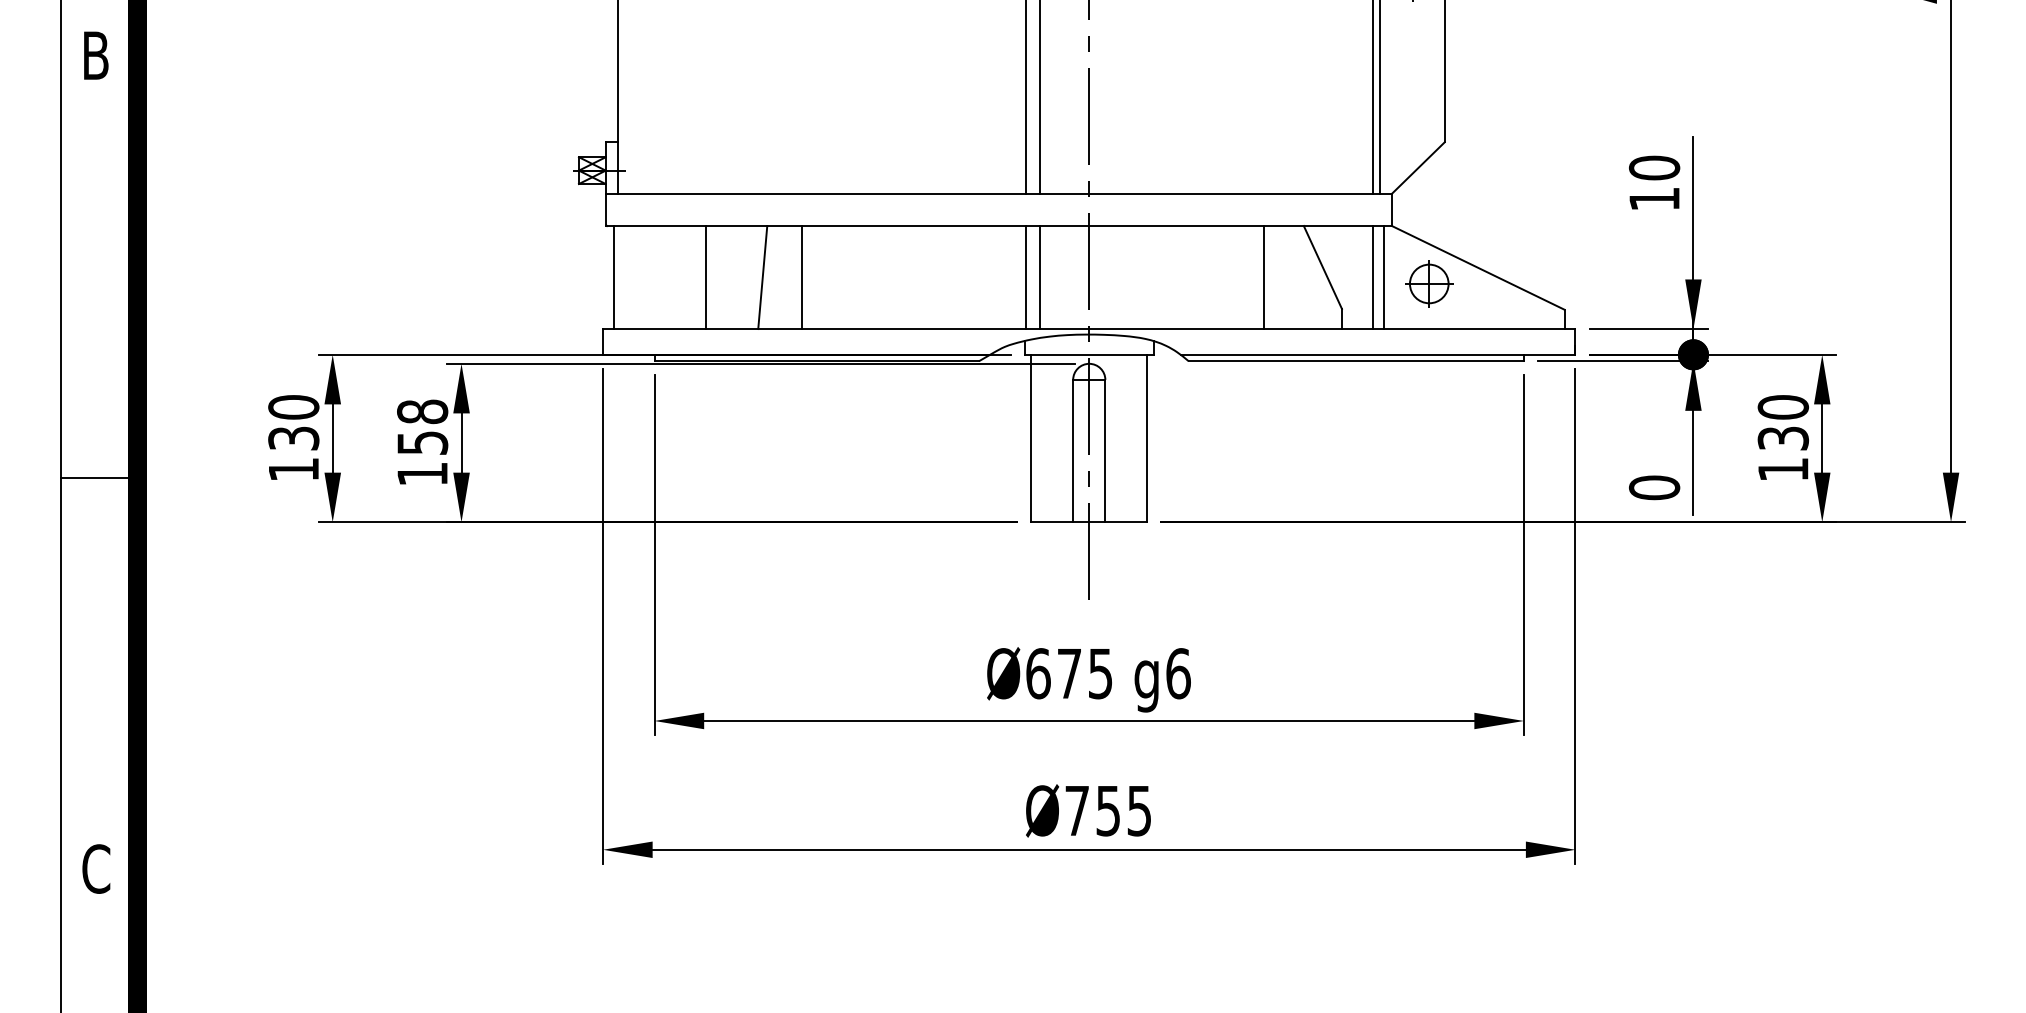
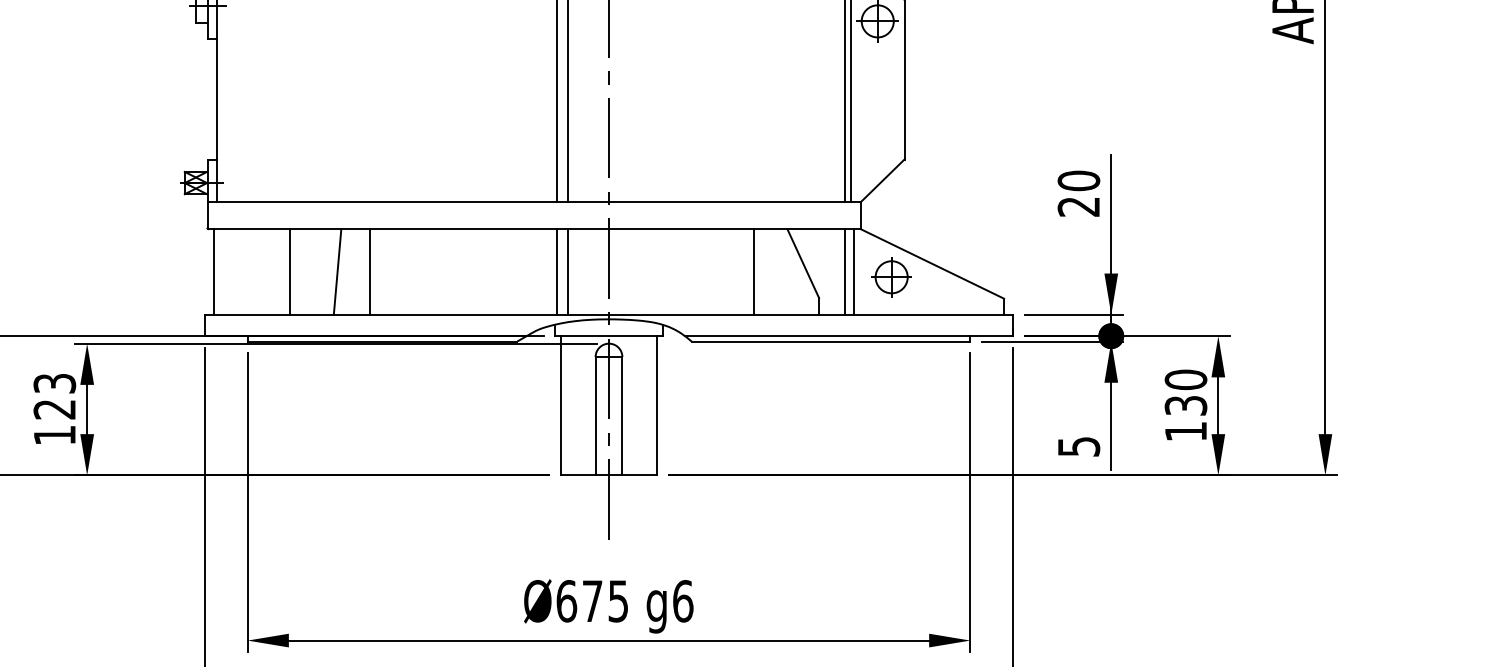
text: (1653, 199) -> (1078, 207), 10 -> 20
text: (422, 426) -> (54, 395), 158 -> 123
text: (1654, 487) -> (1078, 446), 0 -> 5

